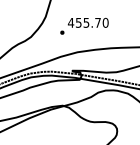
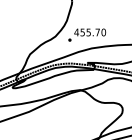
text: (84, 25) -> (87, 34), moved

